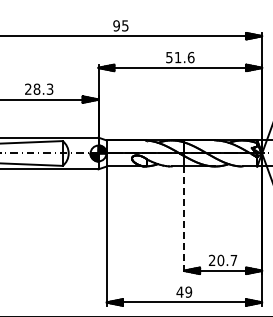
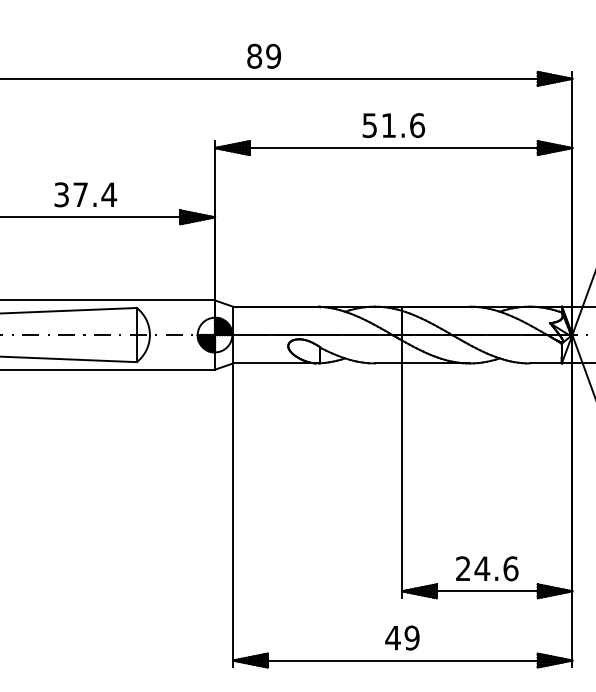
text: (120, 25) -> (263, 55), 95 -> 89
text: (39, 88) -> (86, 193), 28.3 -> 37.4
line: (184, 220) -> (402, 481), dashed -> solid
text: (227, 260) -> (496, 568), 20.7 -> 24.6

